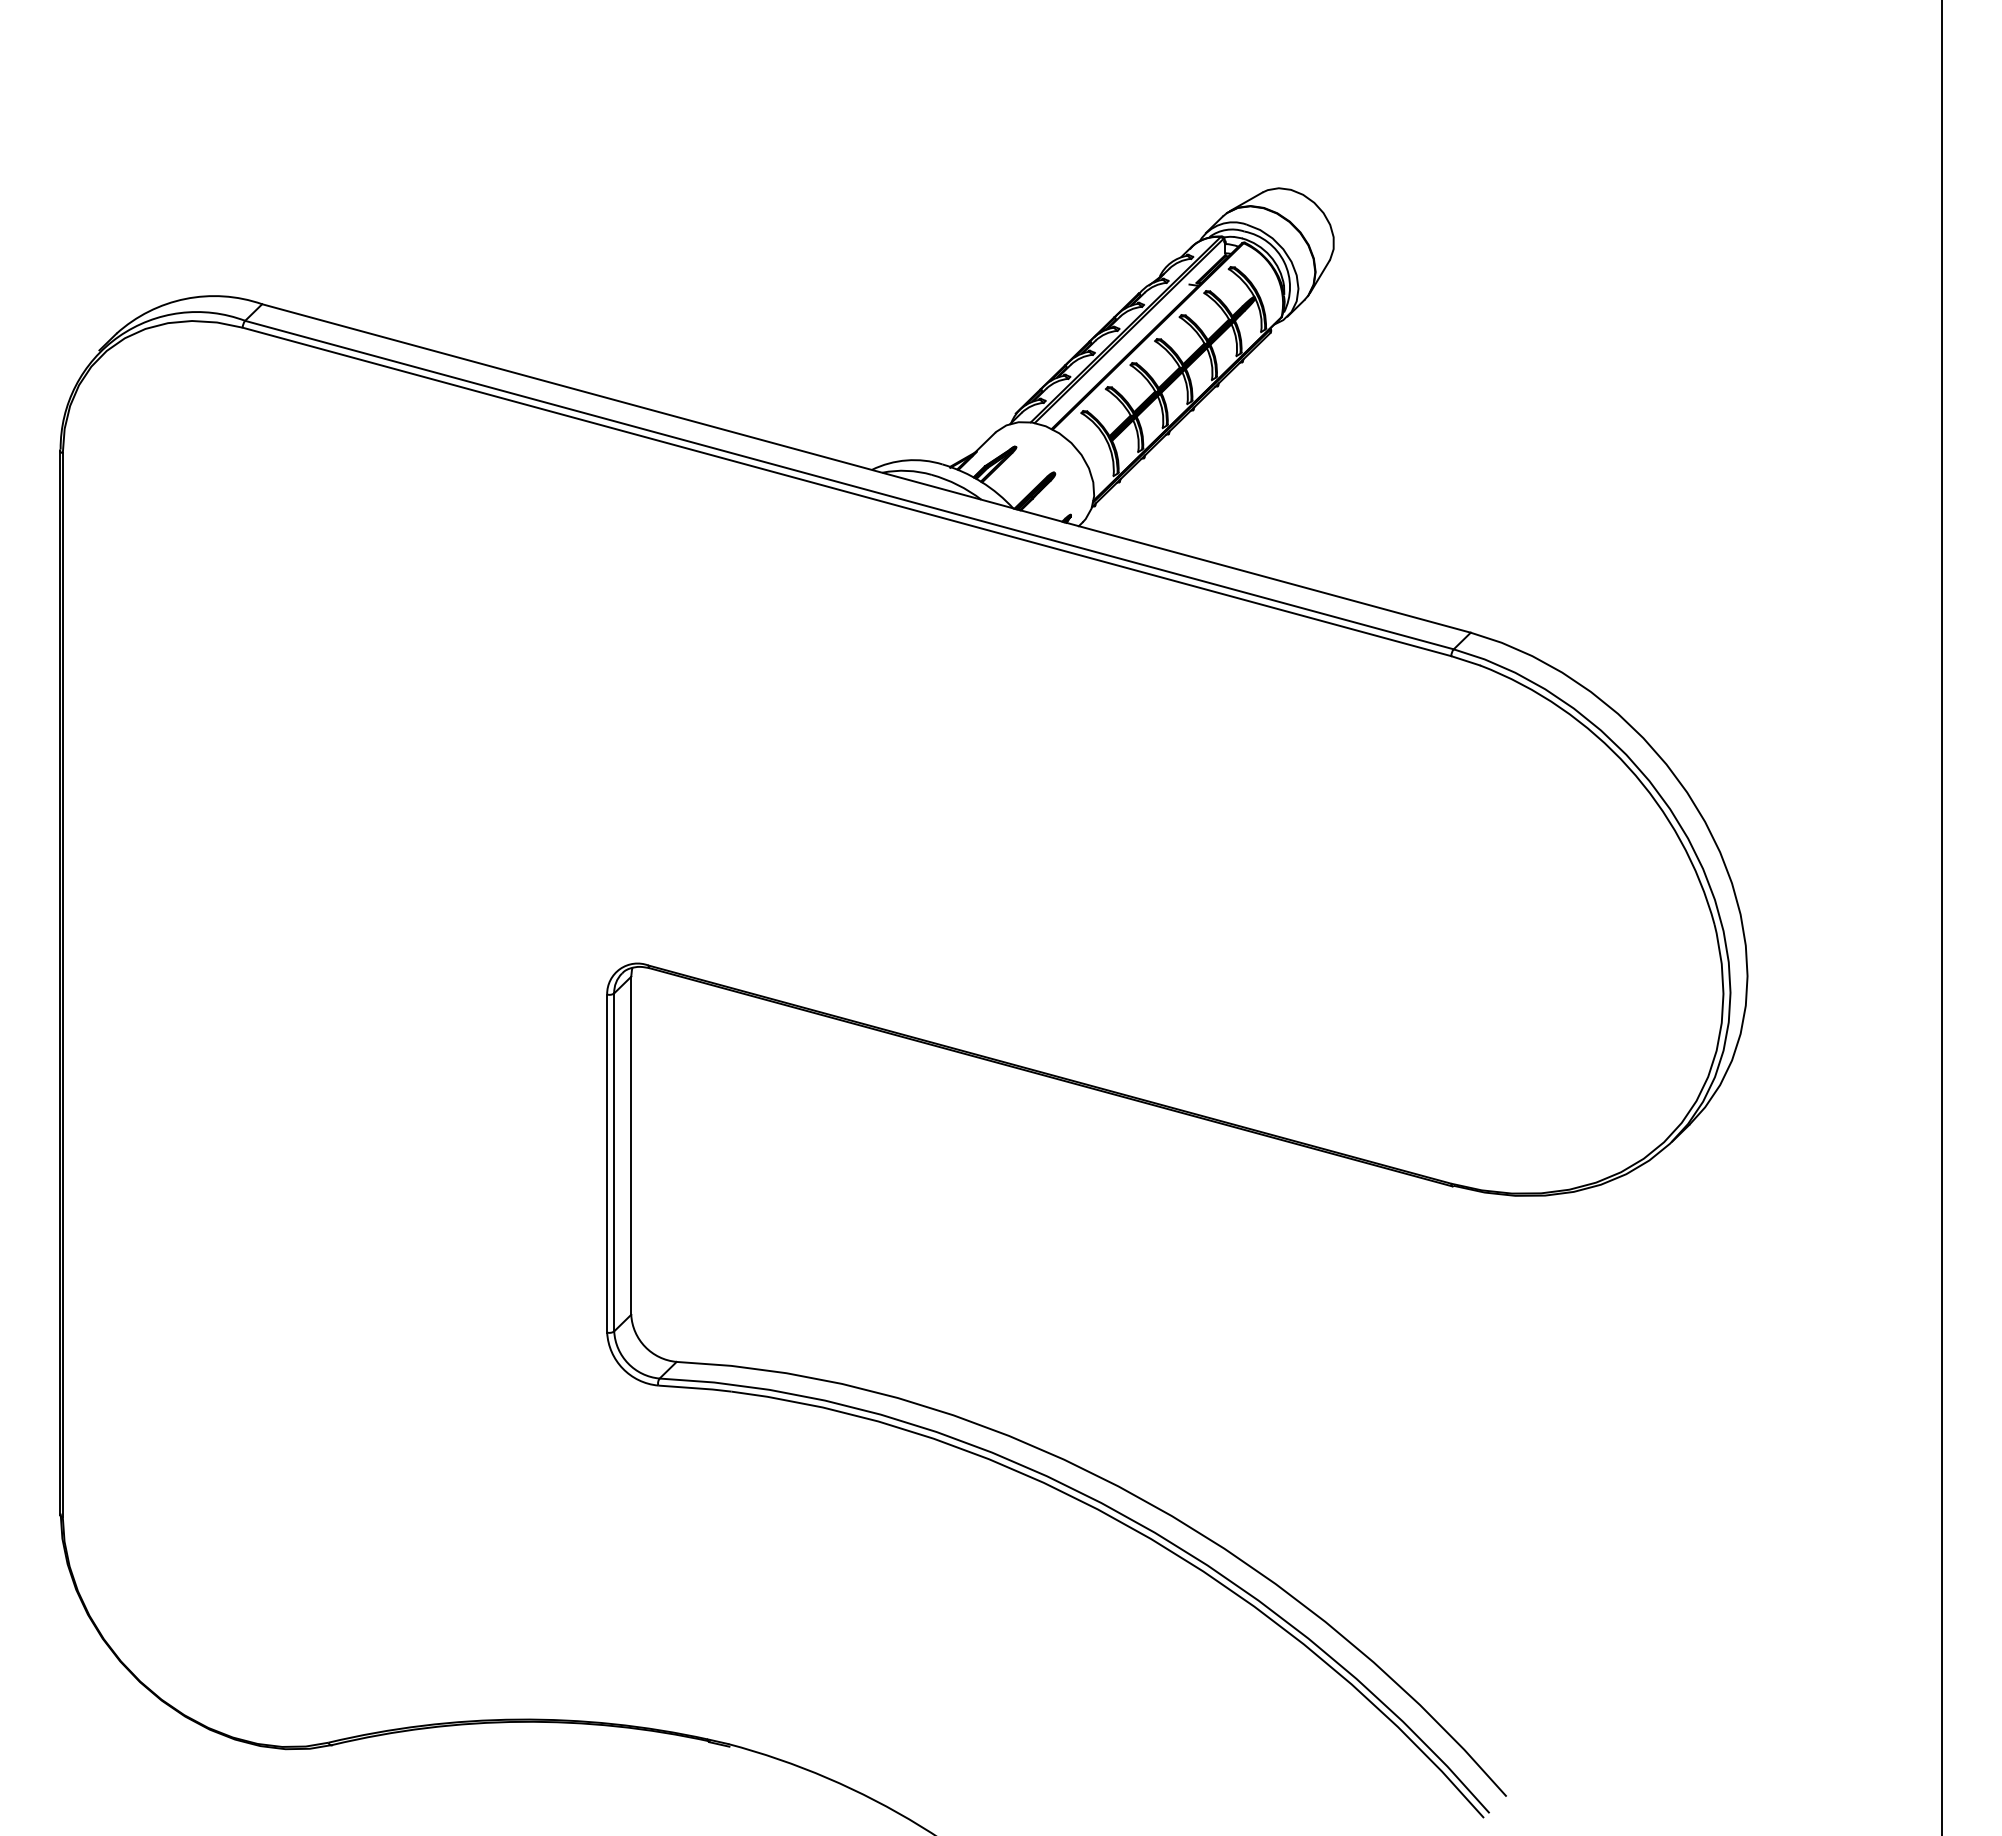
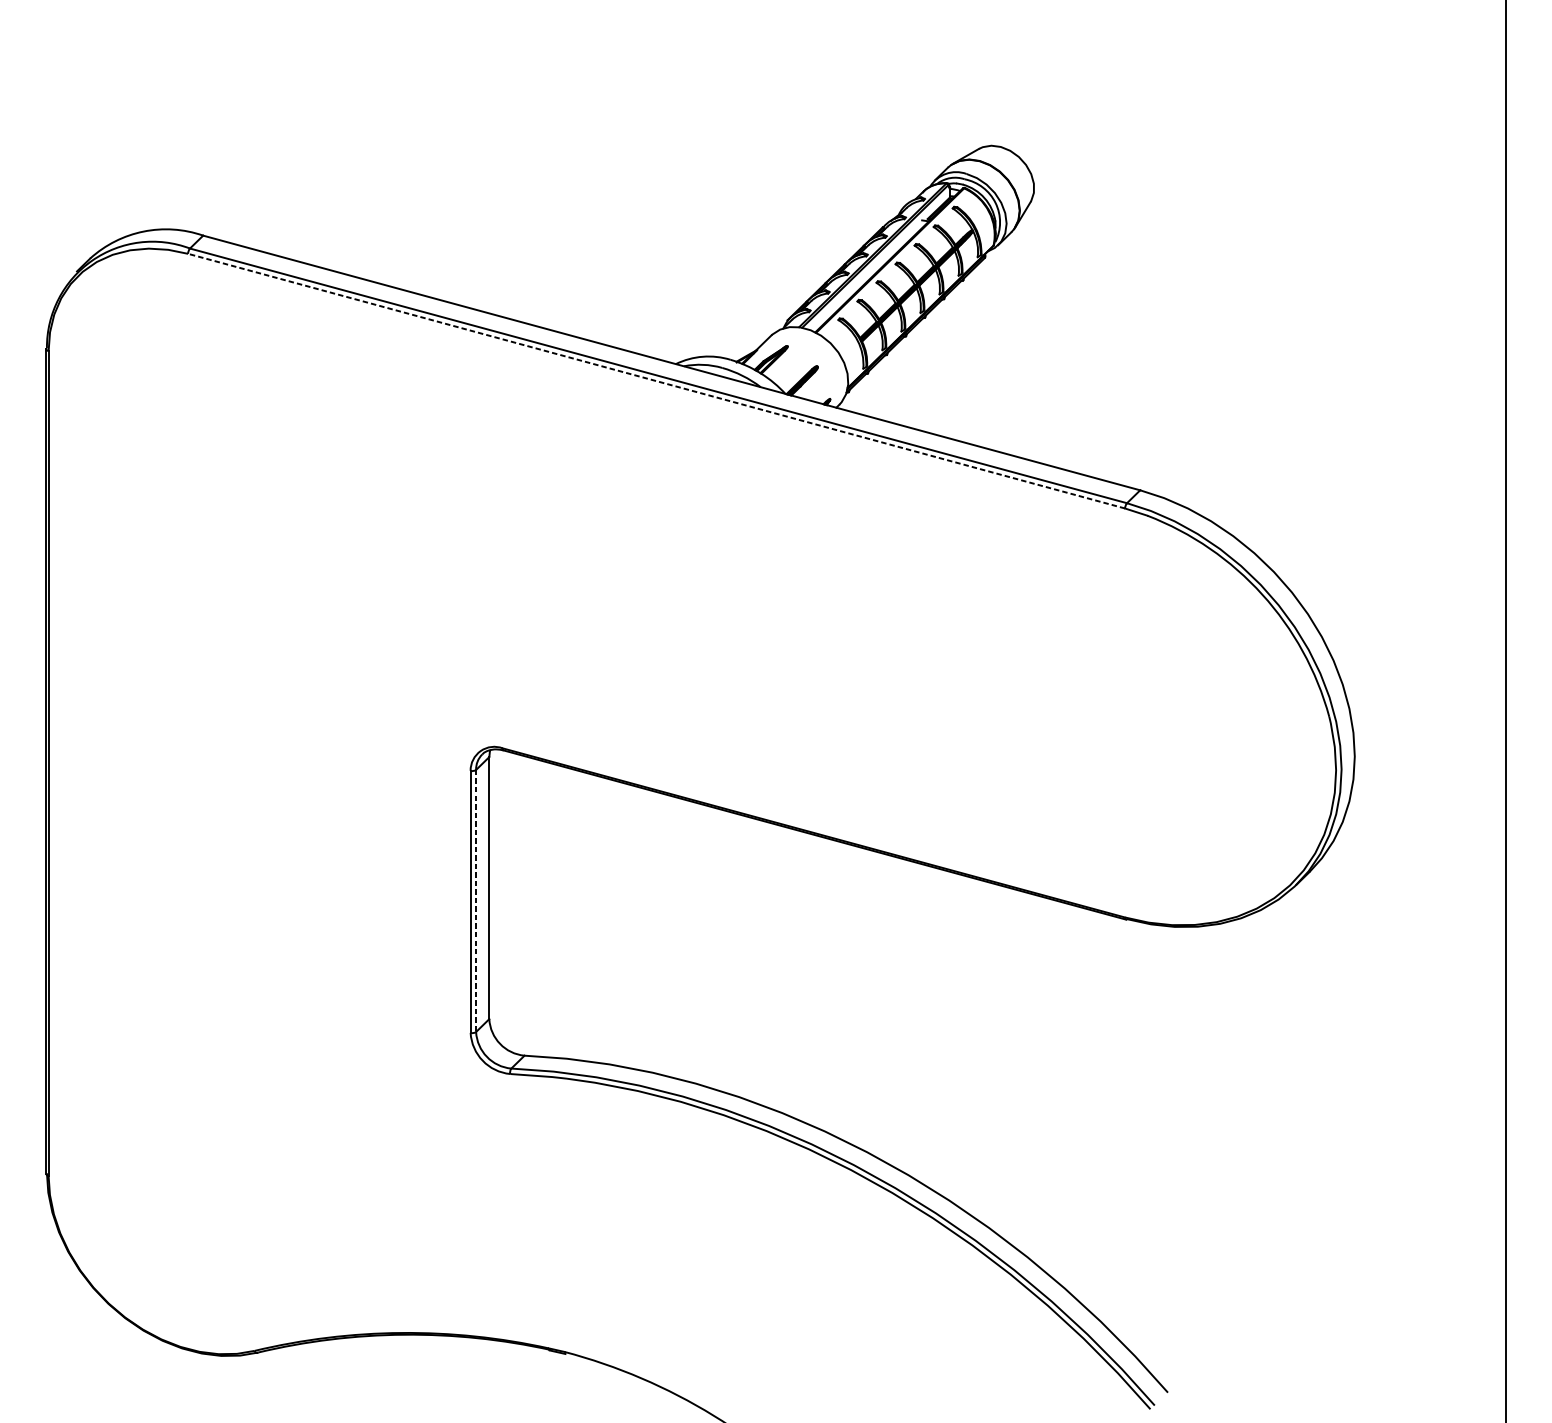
line: (846, 491) -> (656, 380), solid -> dashed
line: (614, 1162) -> (476, 901), solid -> dashed

